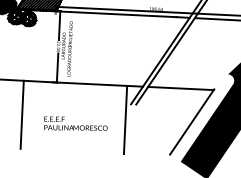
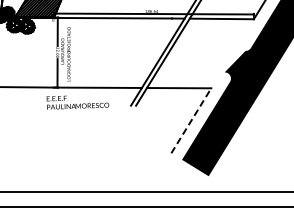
line: (21, 114) -> (24, 120), removed
line: (125, 119) -> (126, 120), removed
line: (192, 122) -> (191, 120), solid -> dashed
text: (75, 124) -> (77, 102), moved

